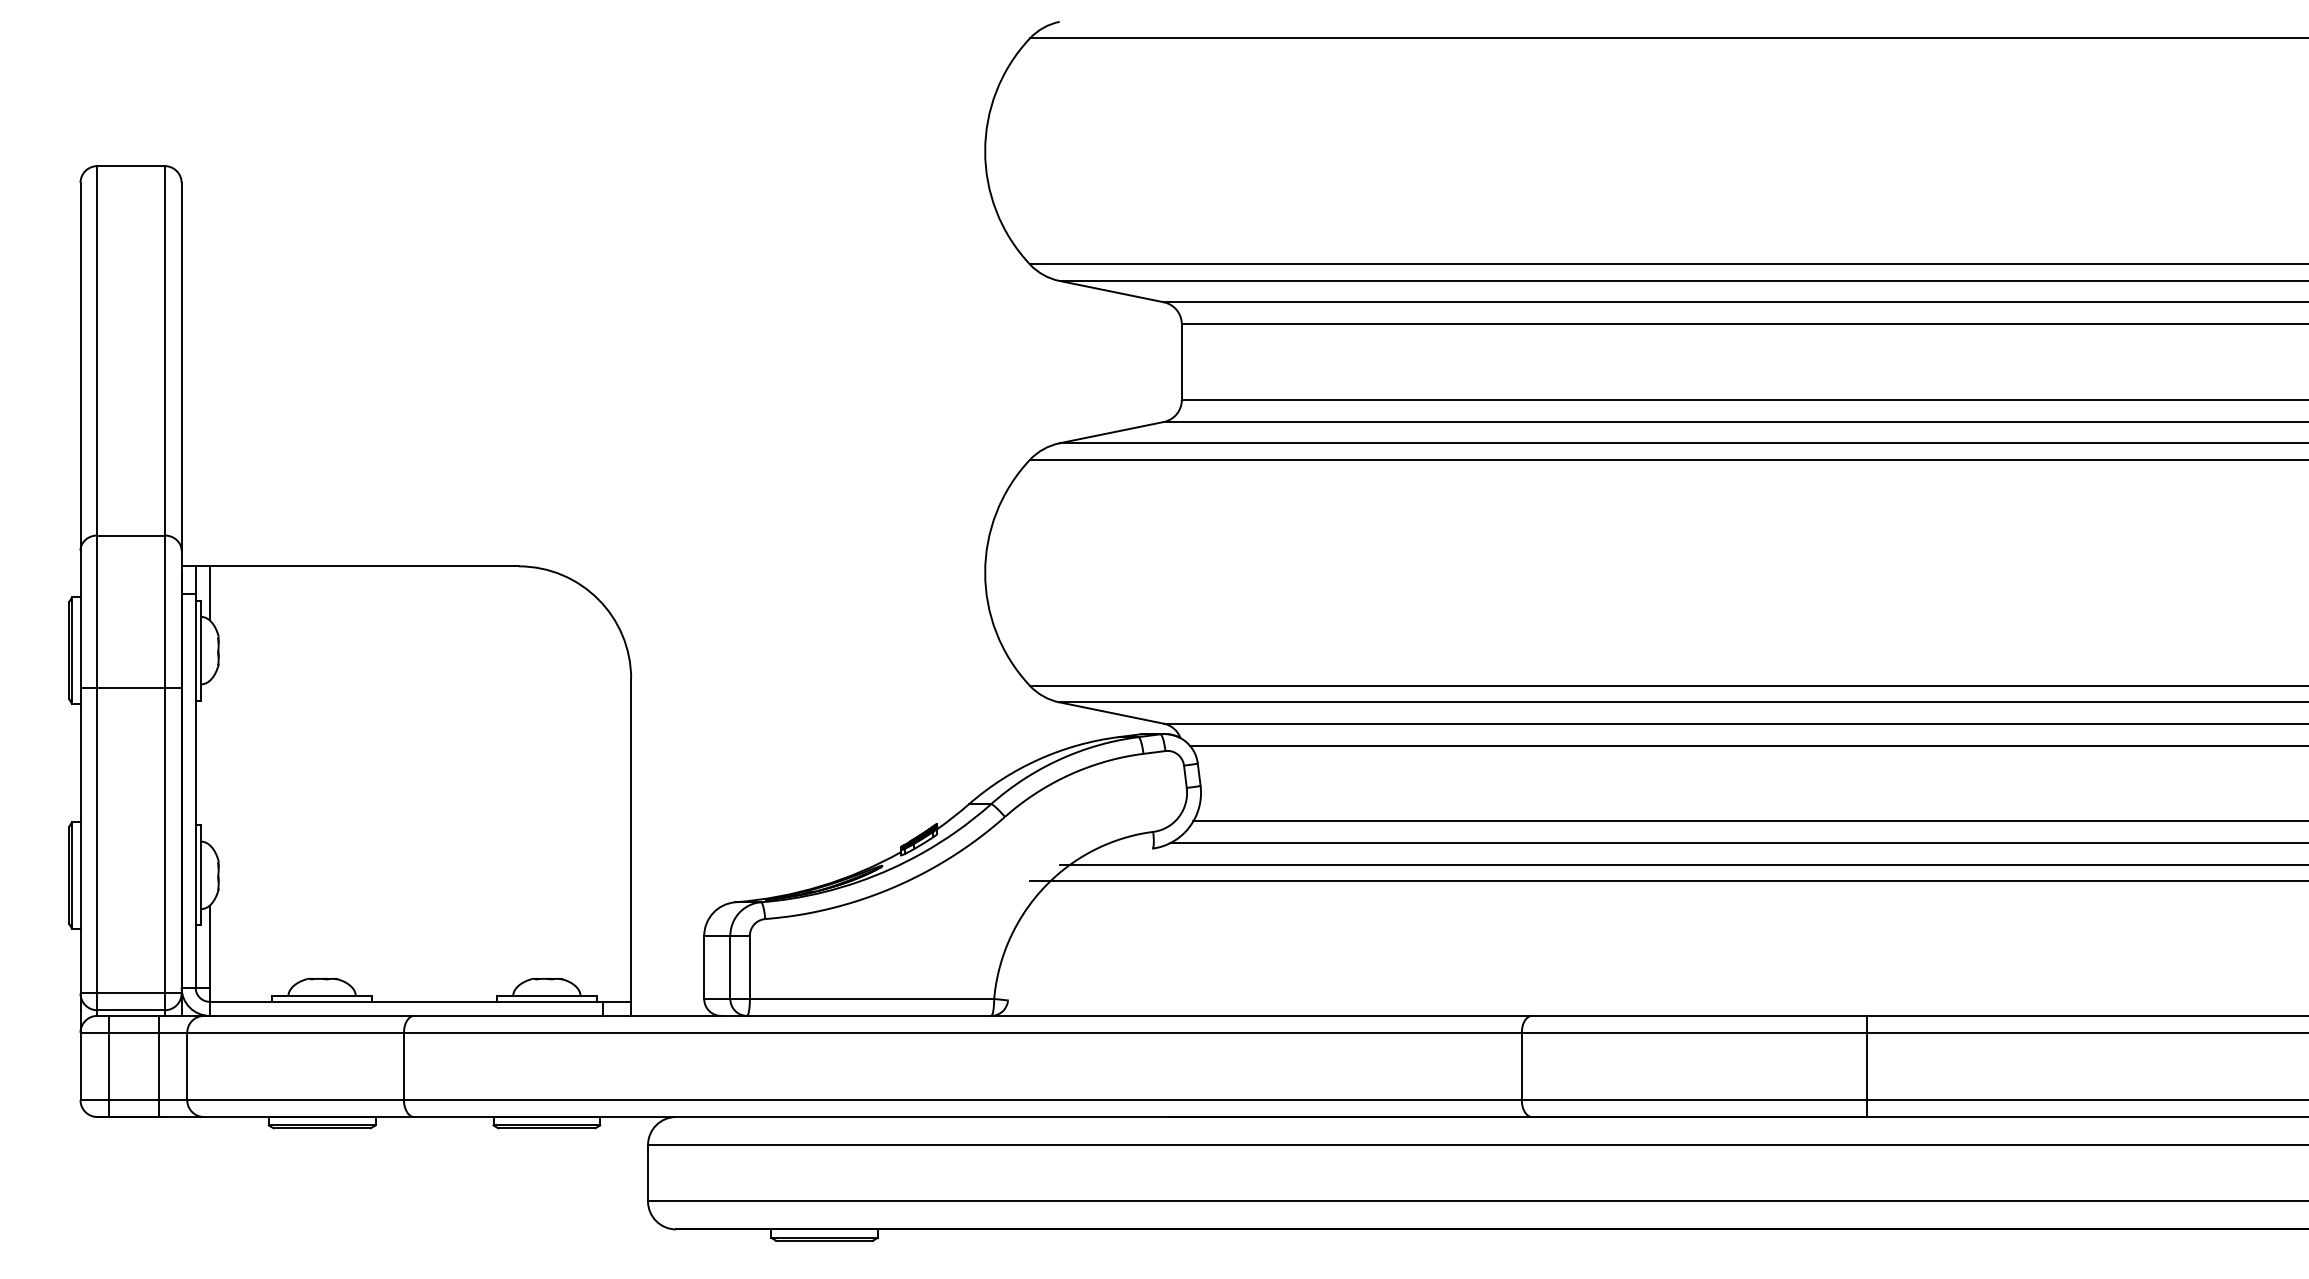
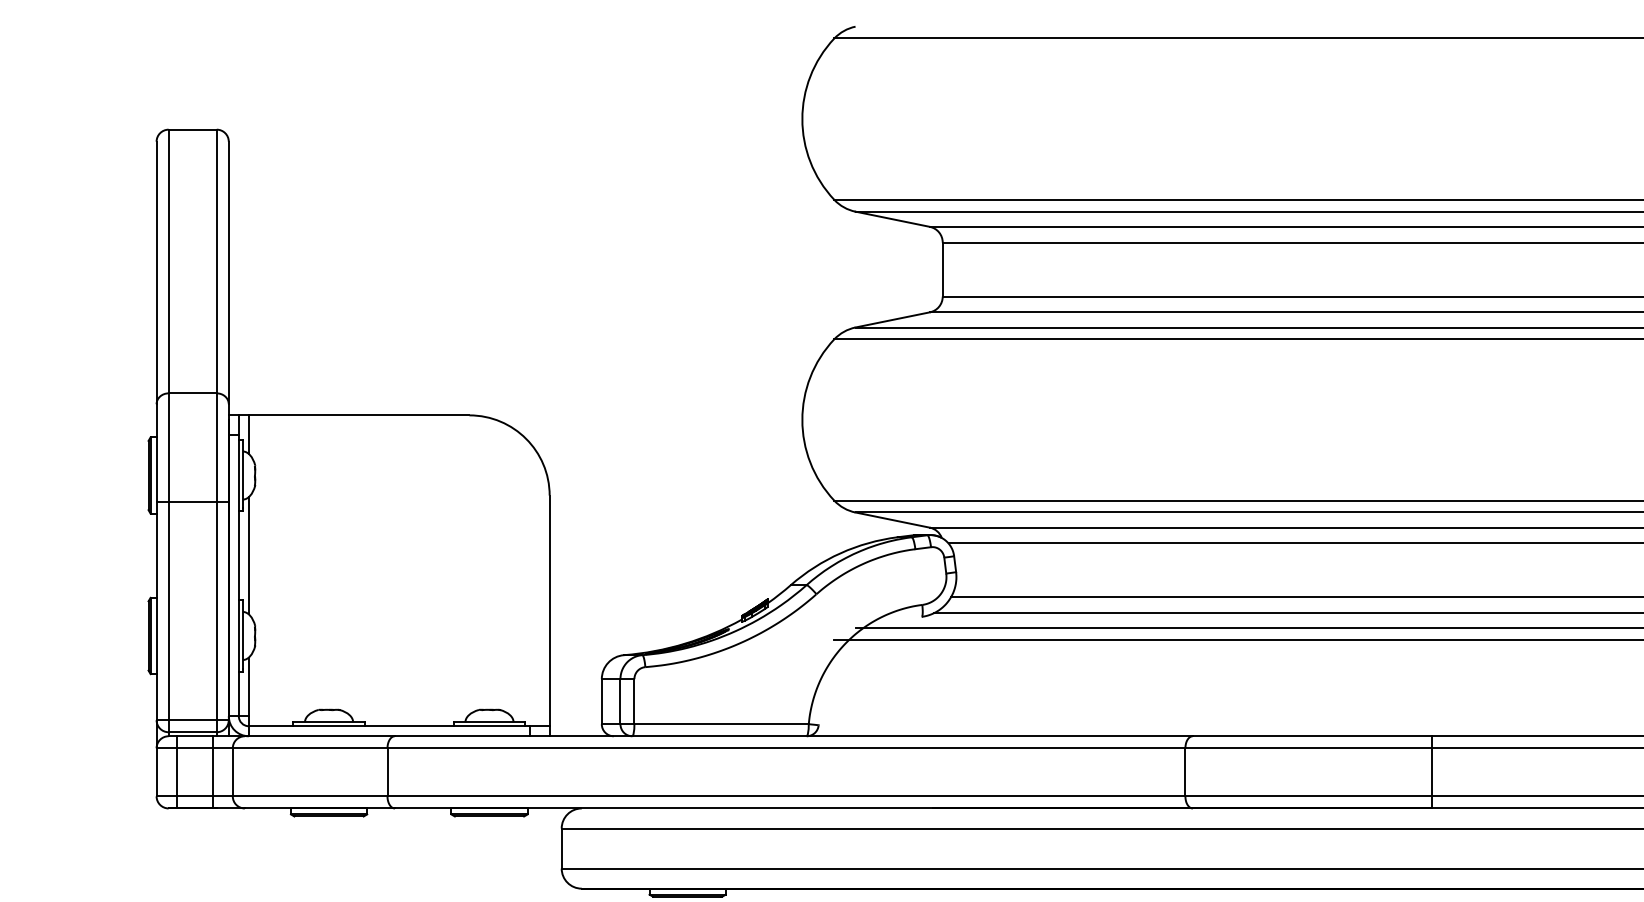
line: (209, 762) -> (248, 555), added

